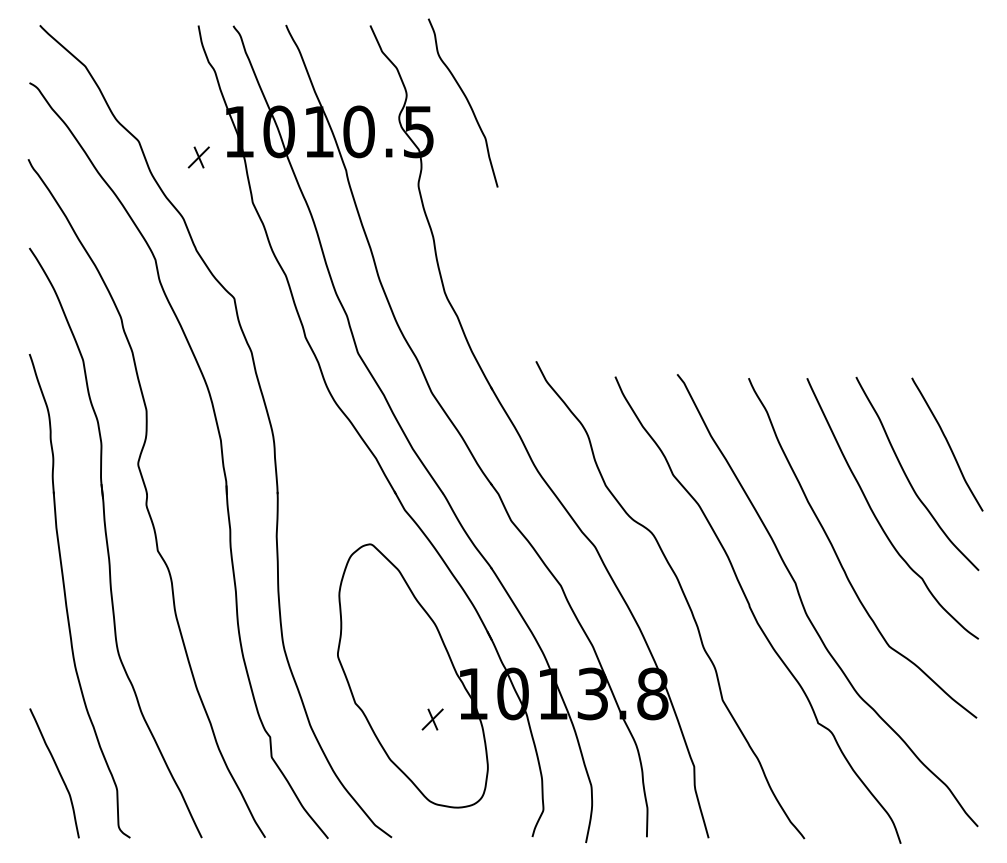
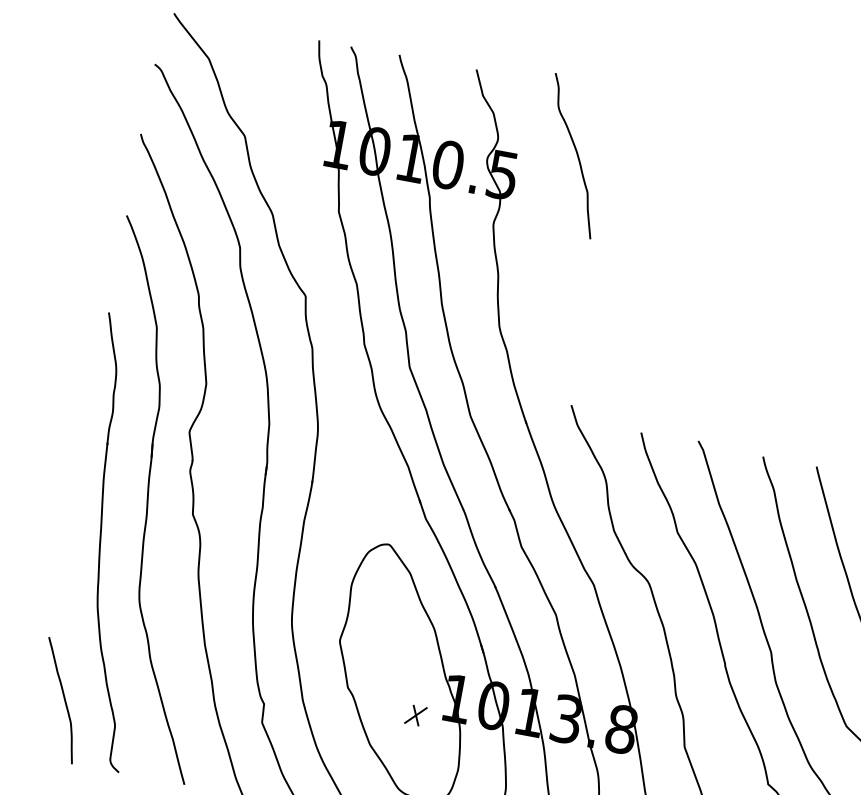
curve: (466, 100) -> (576, 154), moved
part: (198, 157) -> (296, 161), removed

